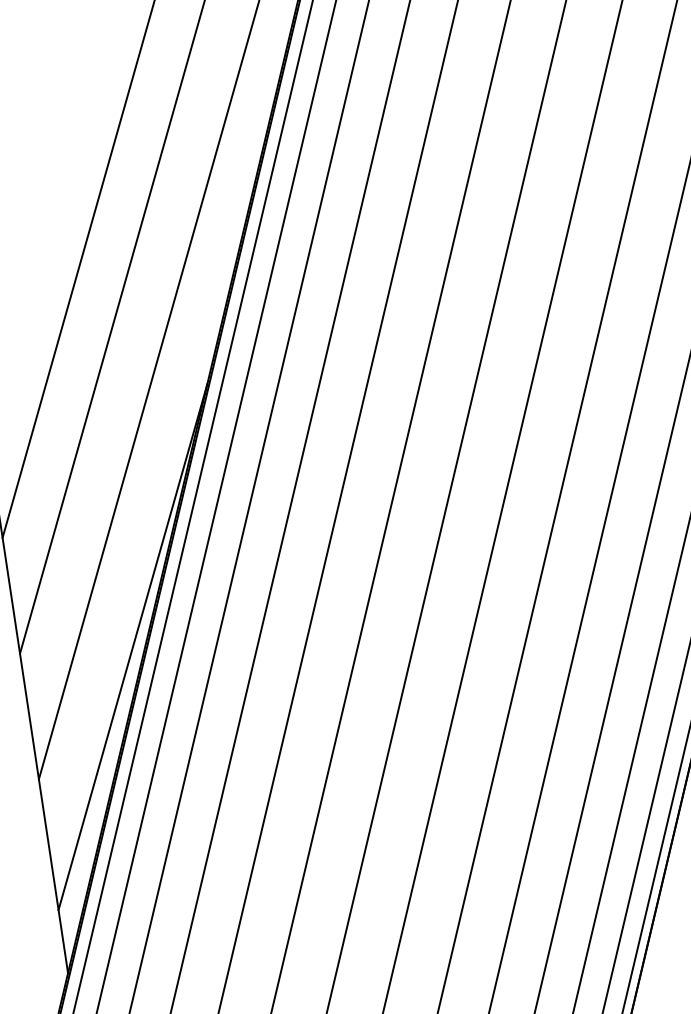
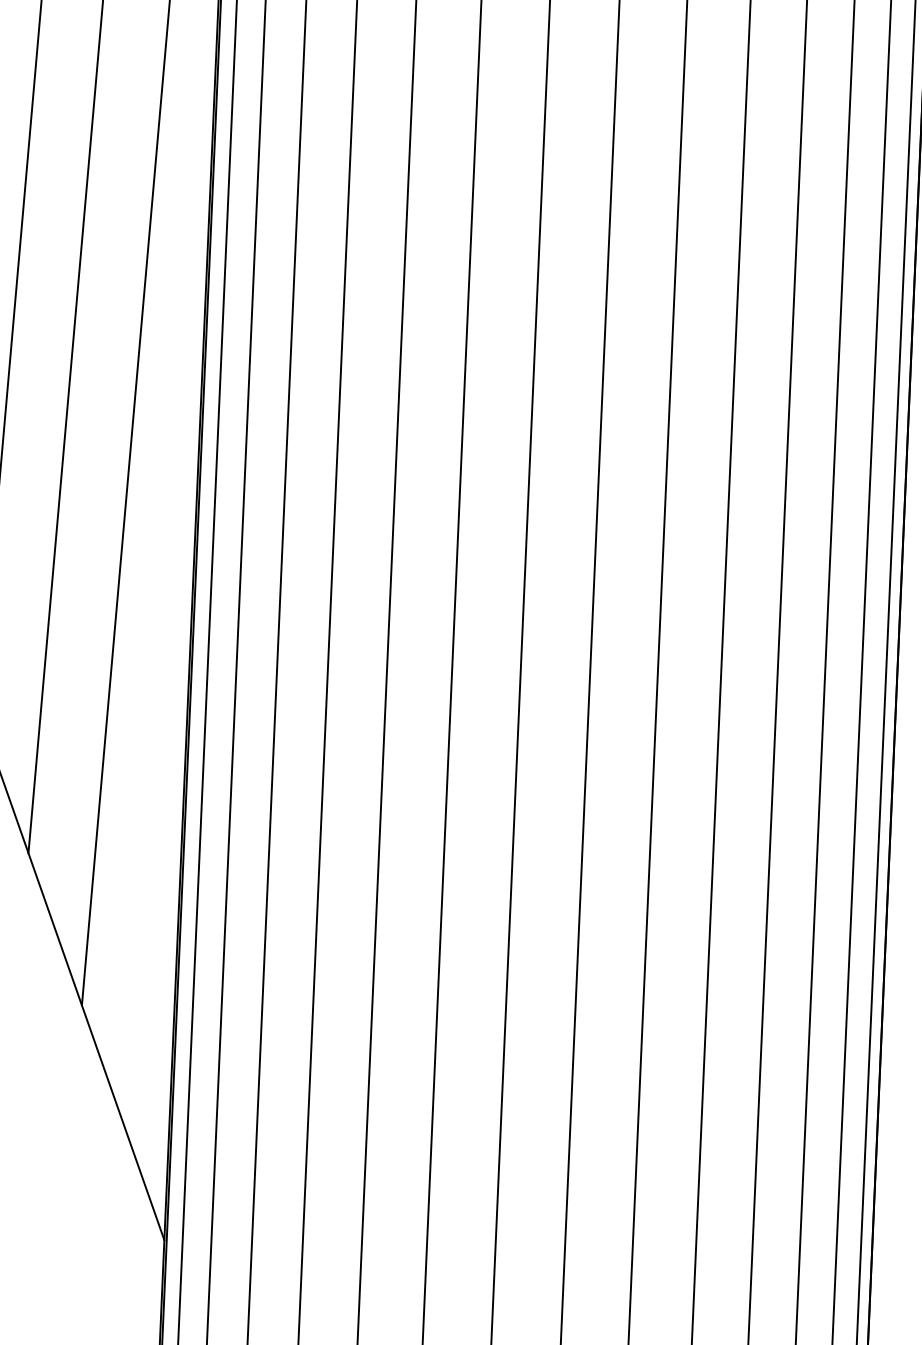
line: (132, 646) -> (167, 817), removed

